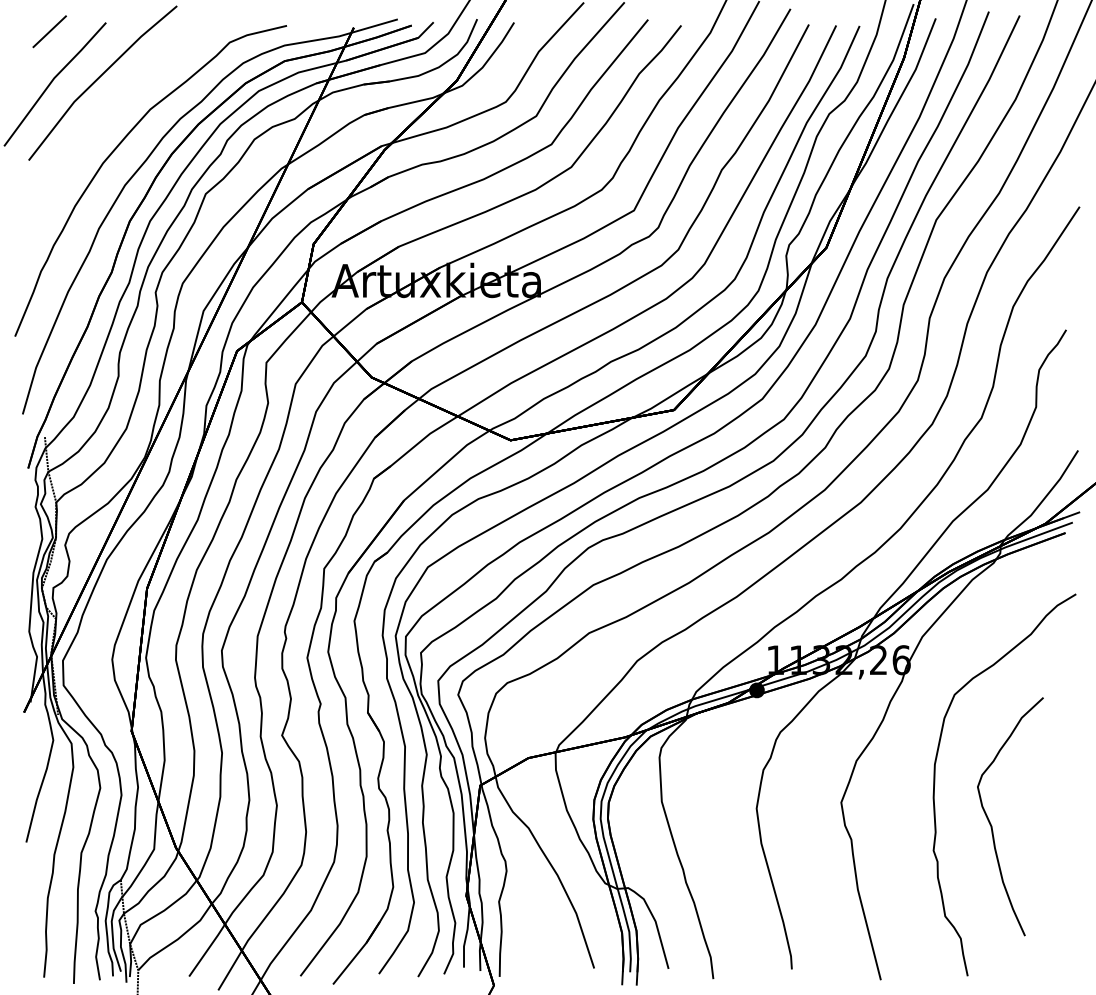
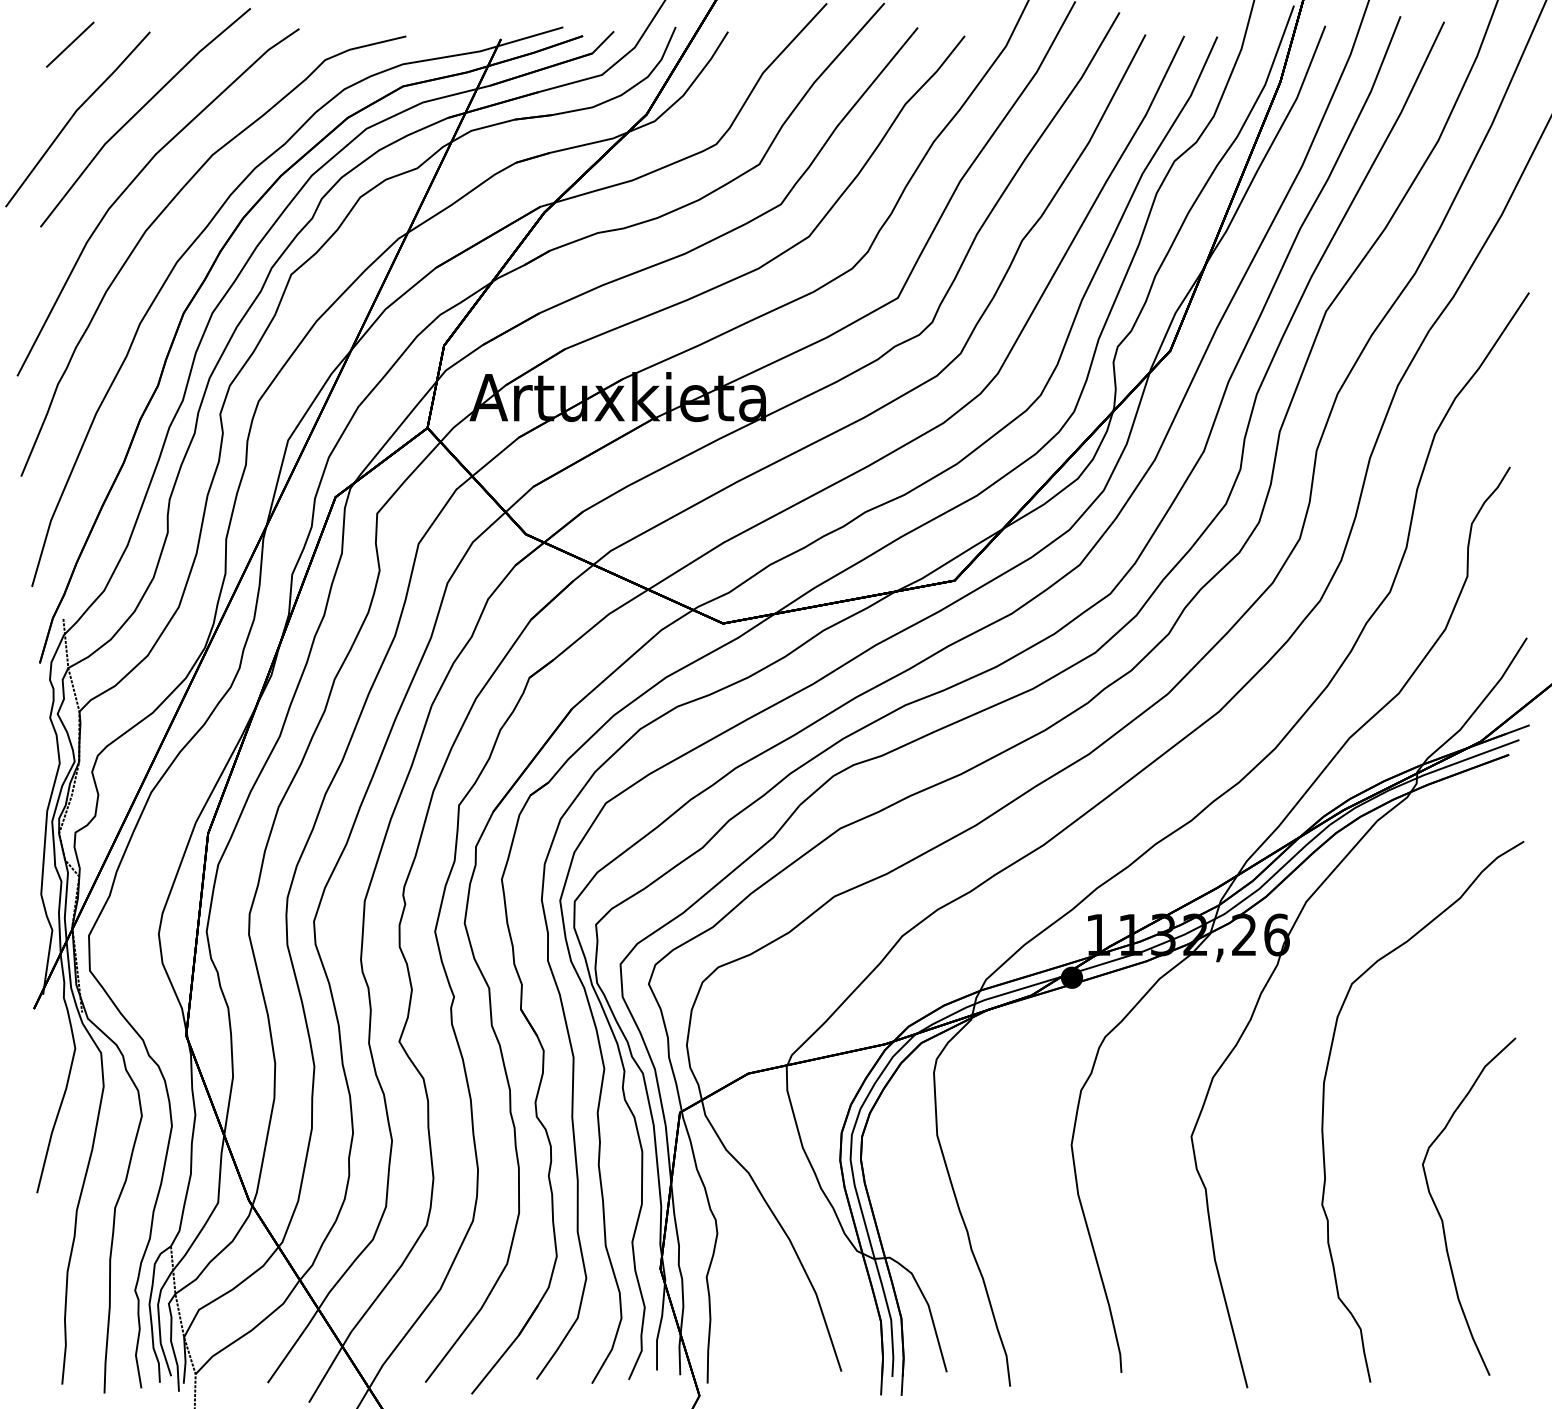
part: (93, 129) -> (132, 183), added
part: (992, 826) -> (1443, 1220), moved

